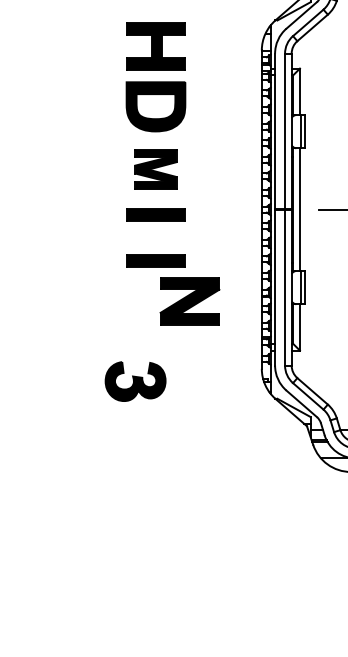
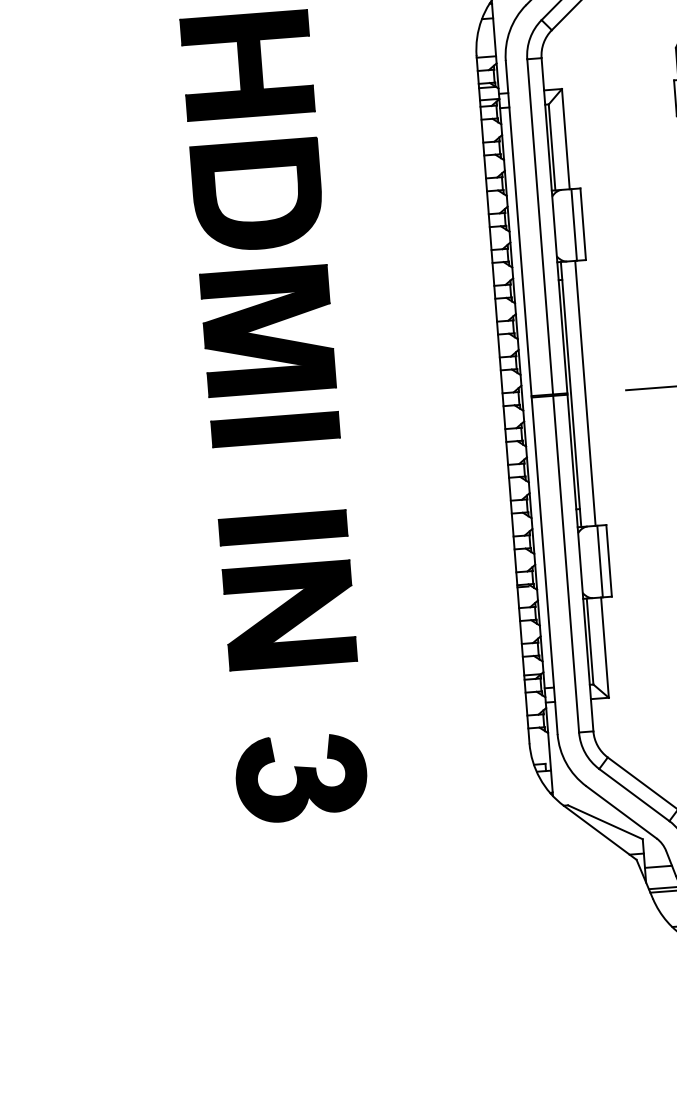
part: (155, 169) -> (266, 330), size x1.43
part: (189, 301) -> (288, 615), moved
part: (135, 381) -> (301, 777), moved

